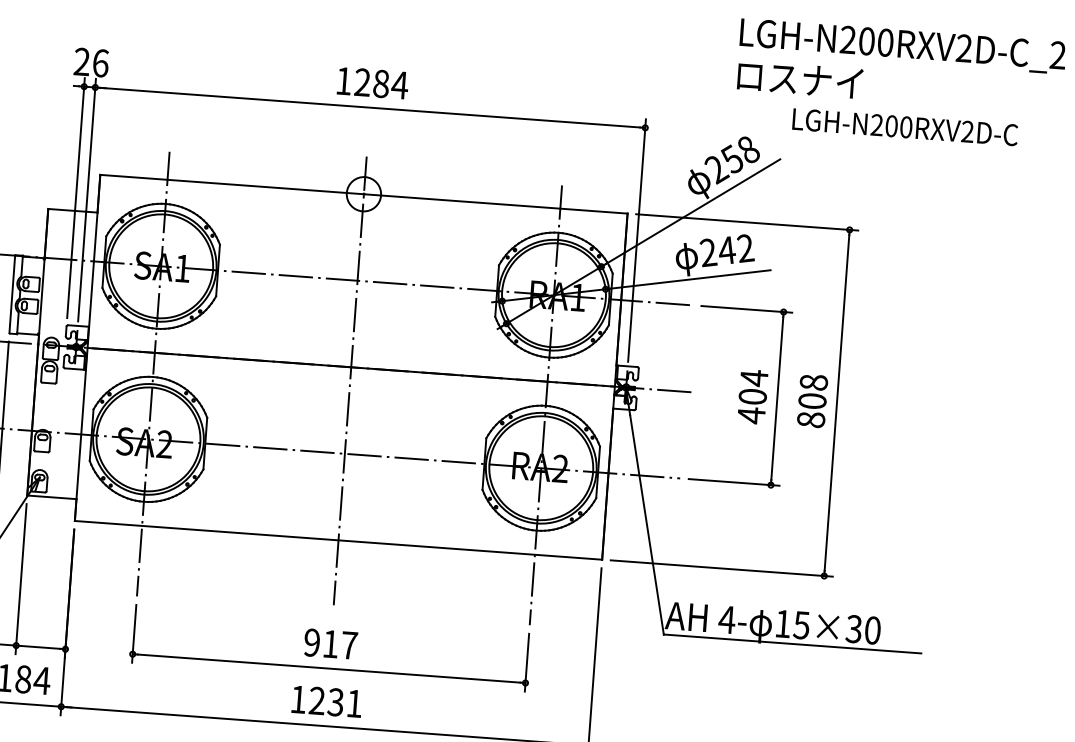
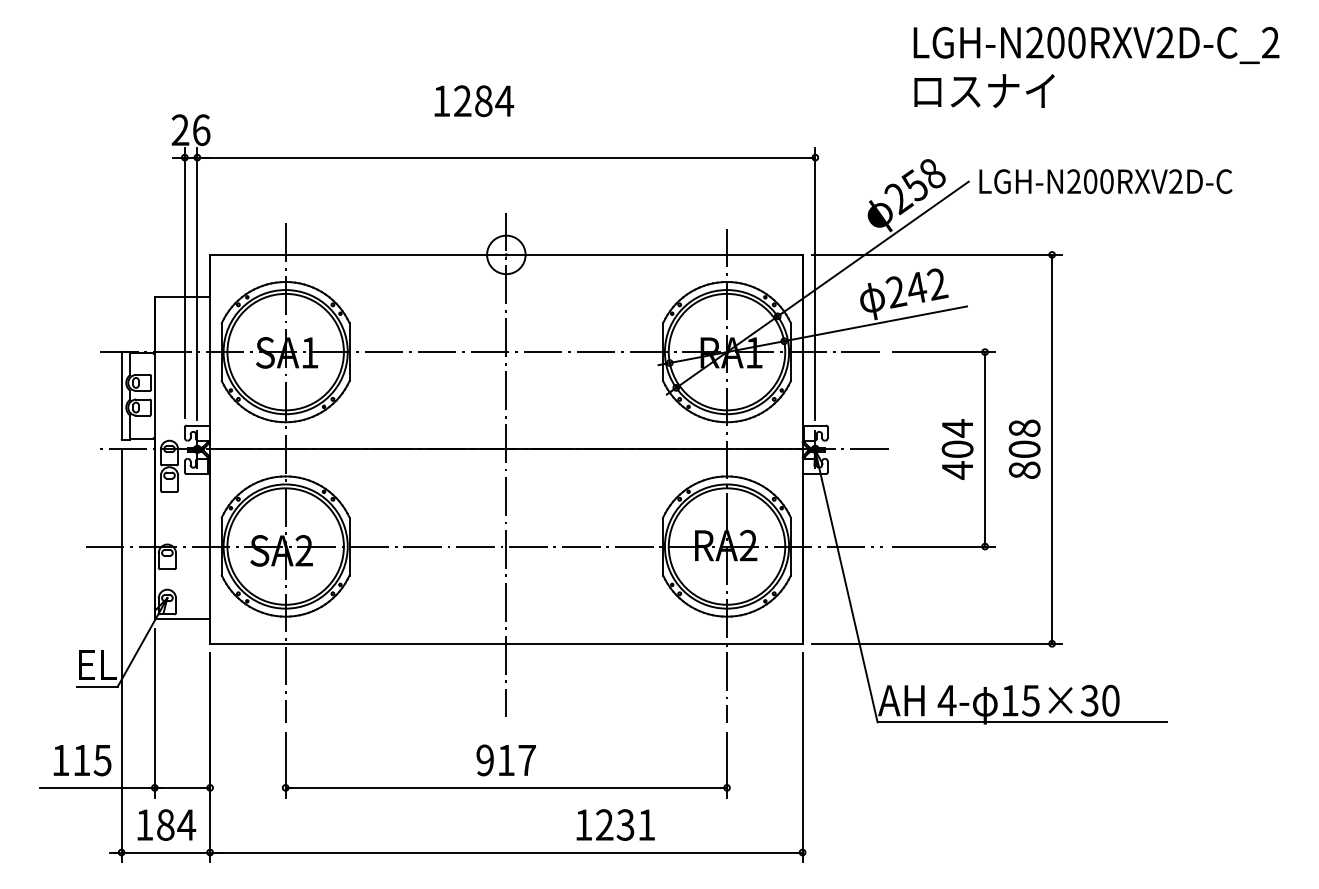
text: (373, 83) -> (474, 101), moved
text: (904, 127) -> (1105, 181), moved
text: (326, 701) -> (615, 824), moved

